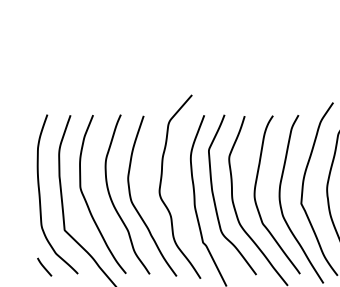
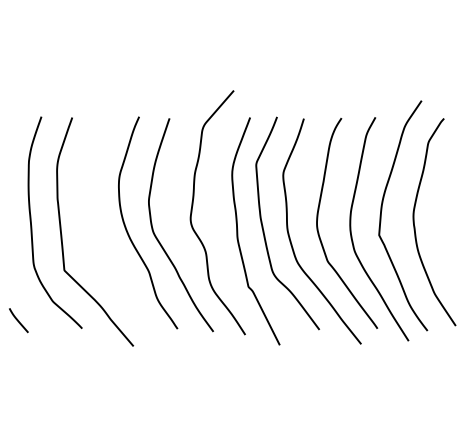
curve: (87, 202) -> (94, 233), removed
curve: (44, 267) -> (18, 320), moved

